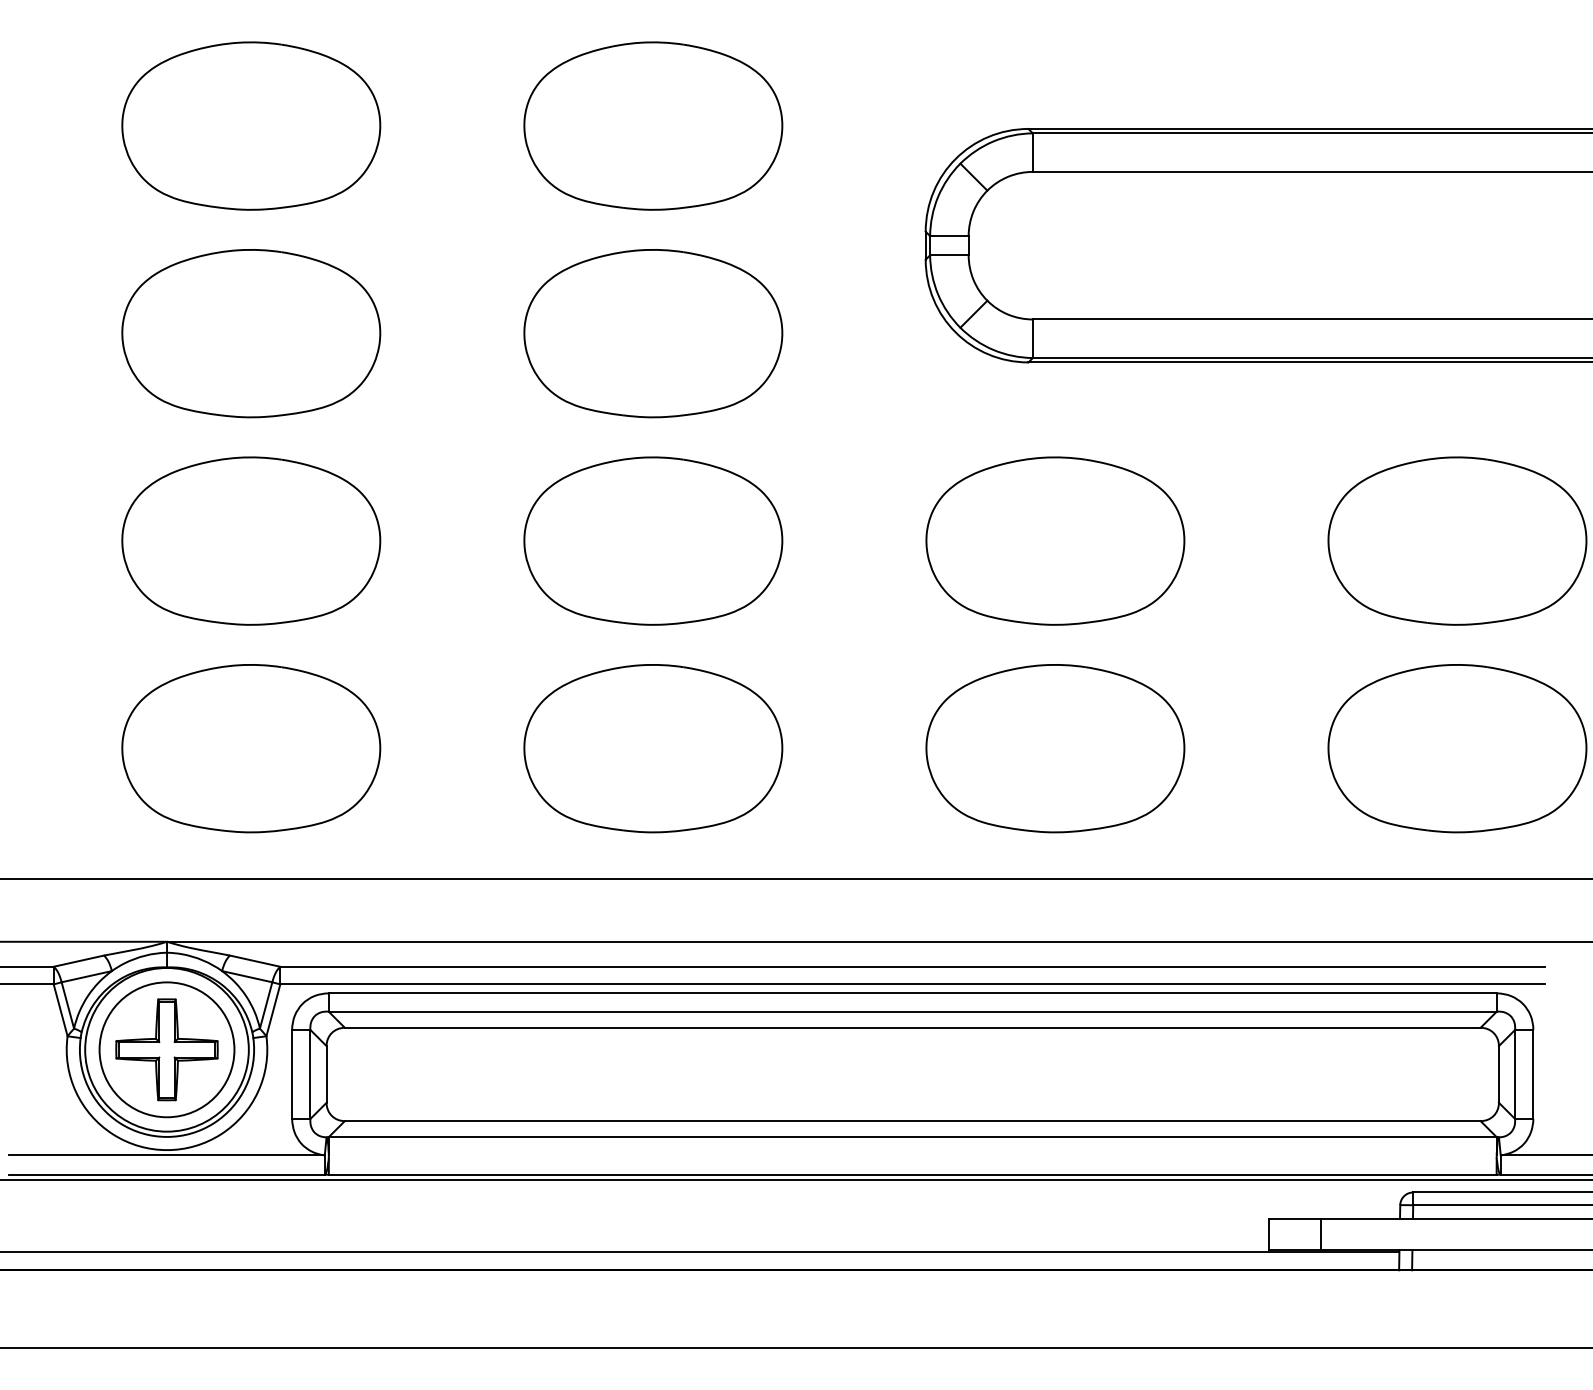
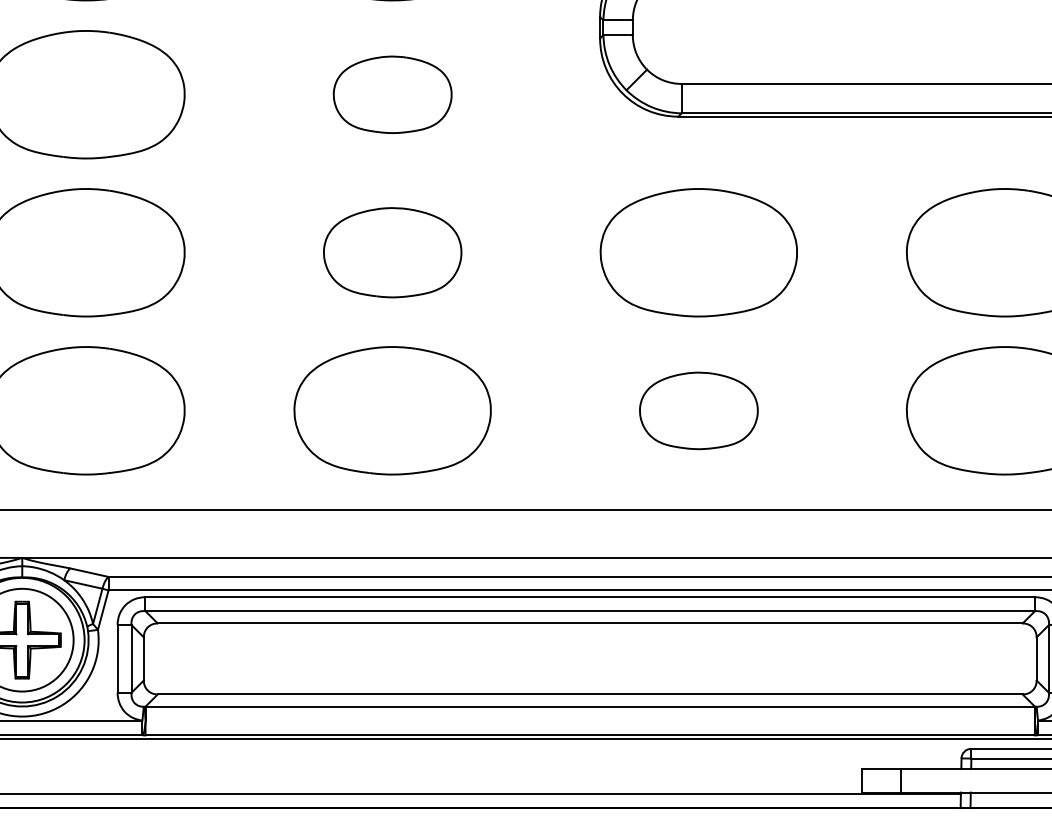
part: (653, 333) -> (392, 94), size x0.6
part: (653, 540) -> (392, 252), size x0.7
part: (1055, 748) -> (698, 410), size x0.6

